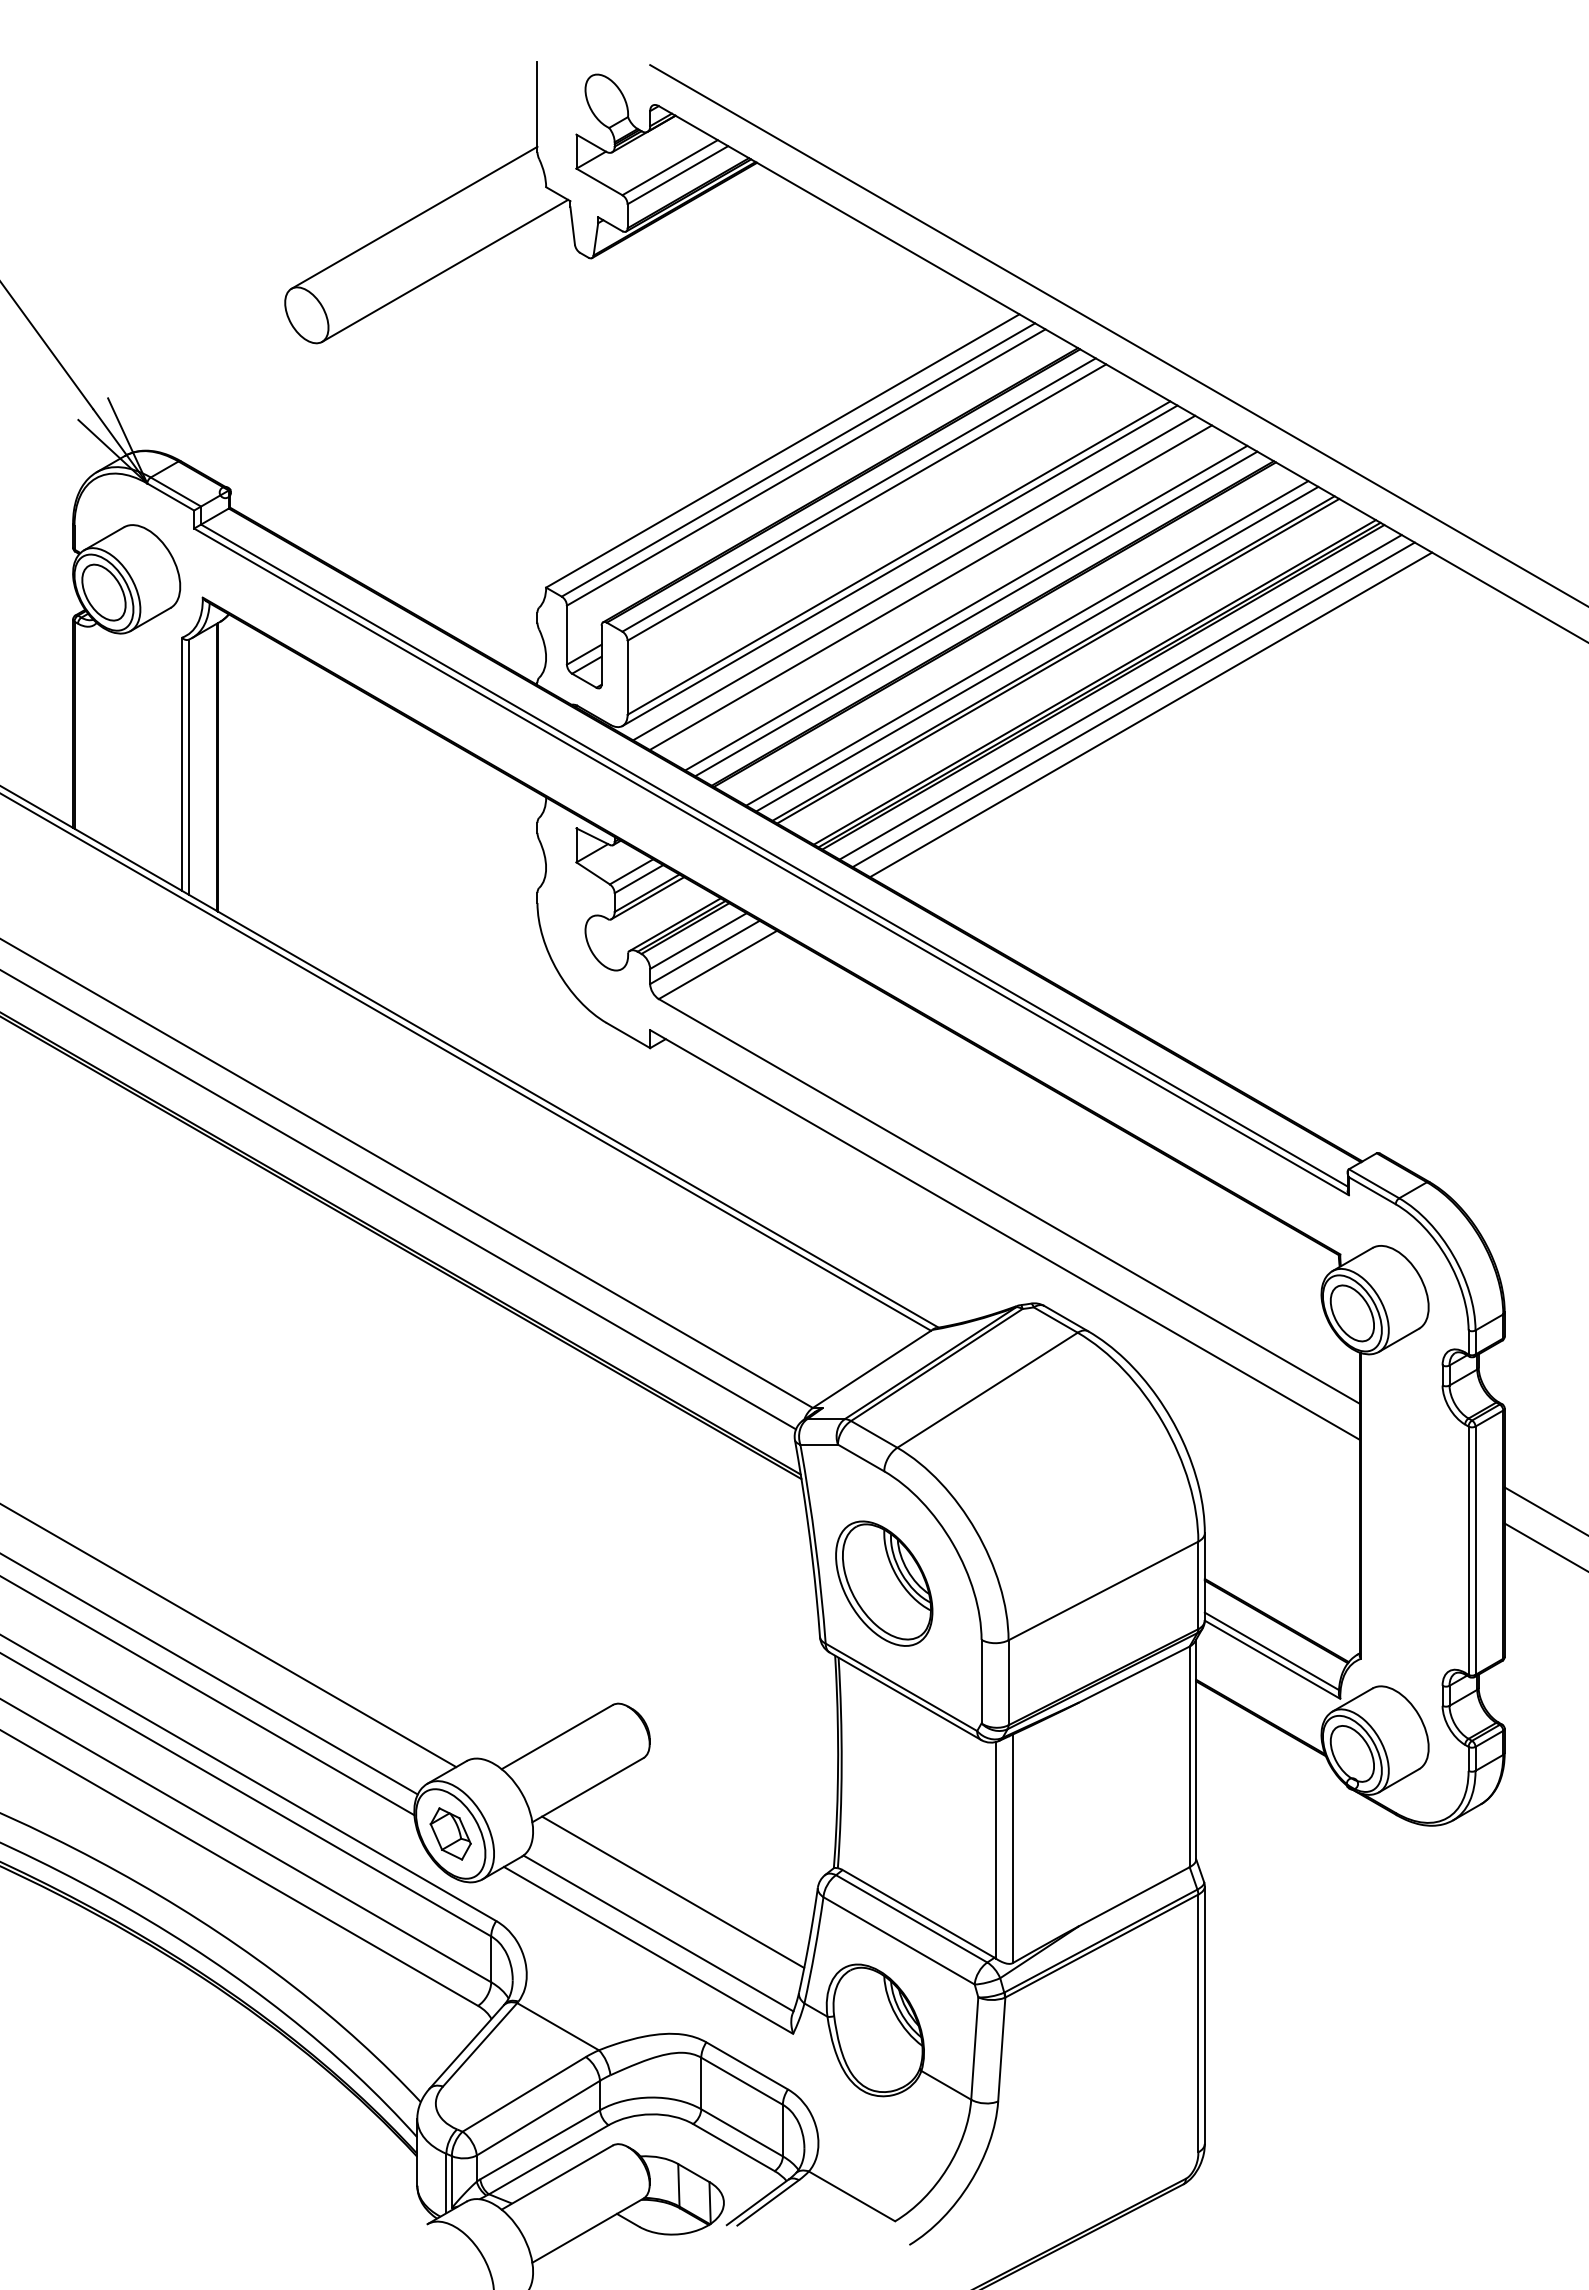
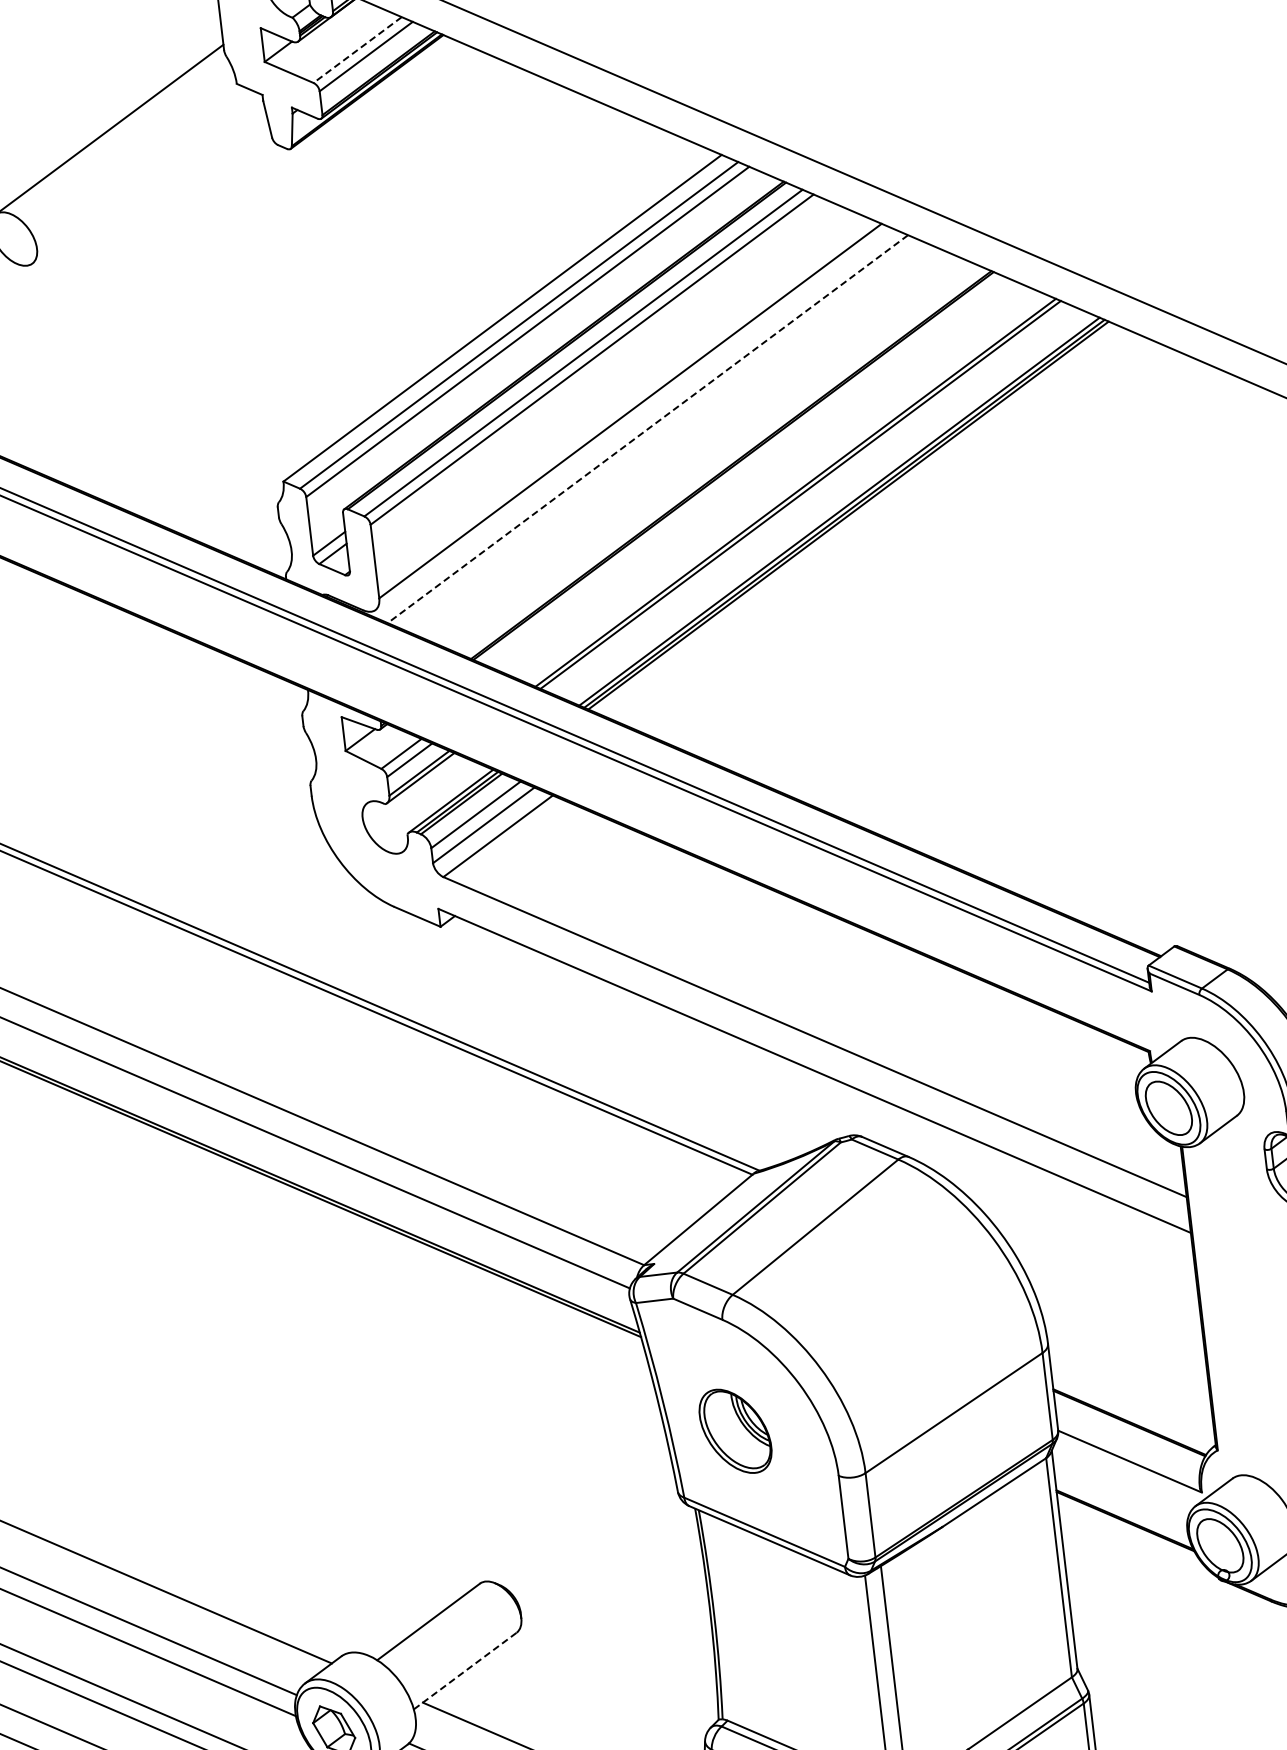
line: (669, 167) -> (356, 49), solid -> dashed
line: (445, 270) -> (146, 178), removed
line: (899, 565) -> (631, 418), removed
line: (914, 578) -> (648, 429), solid -> dashed
line: (930, 587) -> (665, 436), removed
line: (966, 607) -> (703, 452), removed
line: (976, 613) -> (713, 457), removed
line: (1027, 643) -> (768, 480), removed
line: (1037, 648) -> (778, 484), removed
line: (1120, 697) -> (866, 523), removed
line: (1133, 704) -> (880, 529), removed
line: (1151, 714) -> (899, 536), removed
part: (884, 1583) -> (735, 1431), size x0.7
line: (1271, 1651) -> (1128, 1453), removed
line: (588, 1789) -> (465, 1670), solid -> dashed

